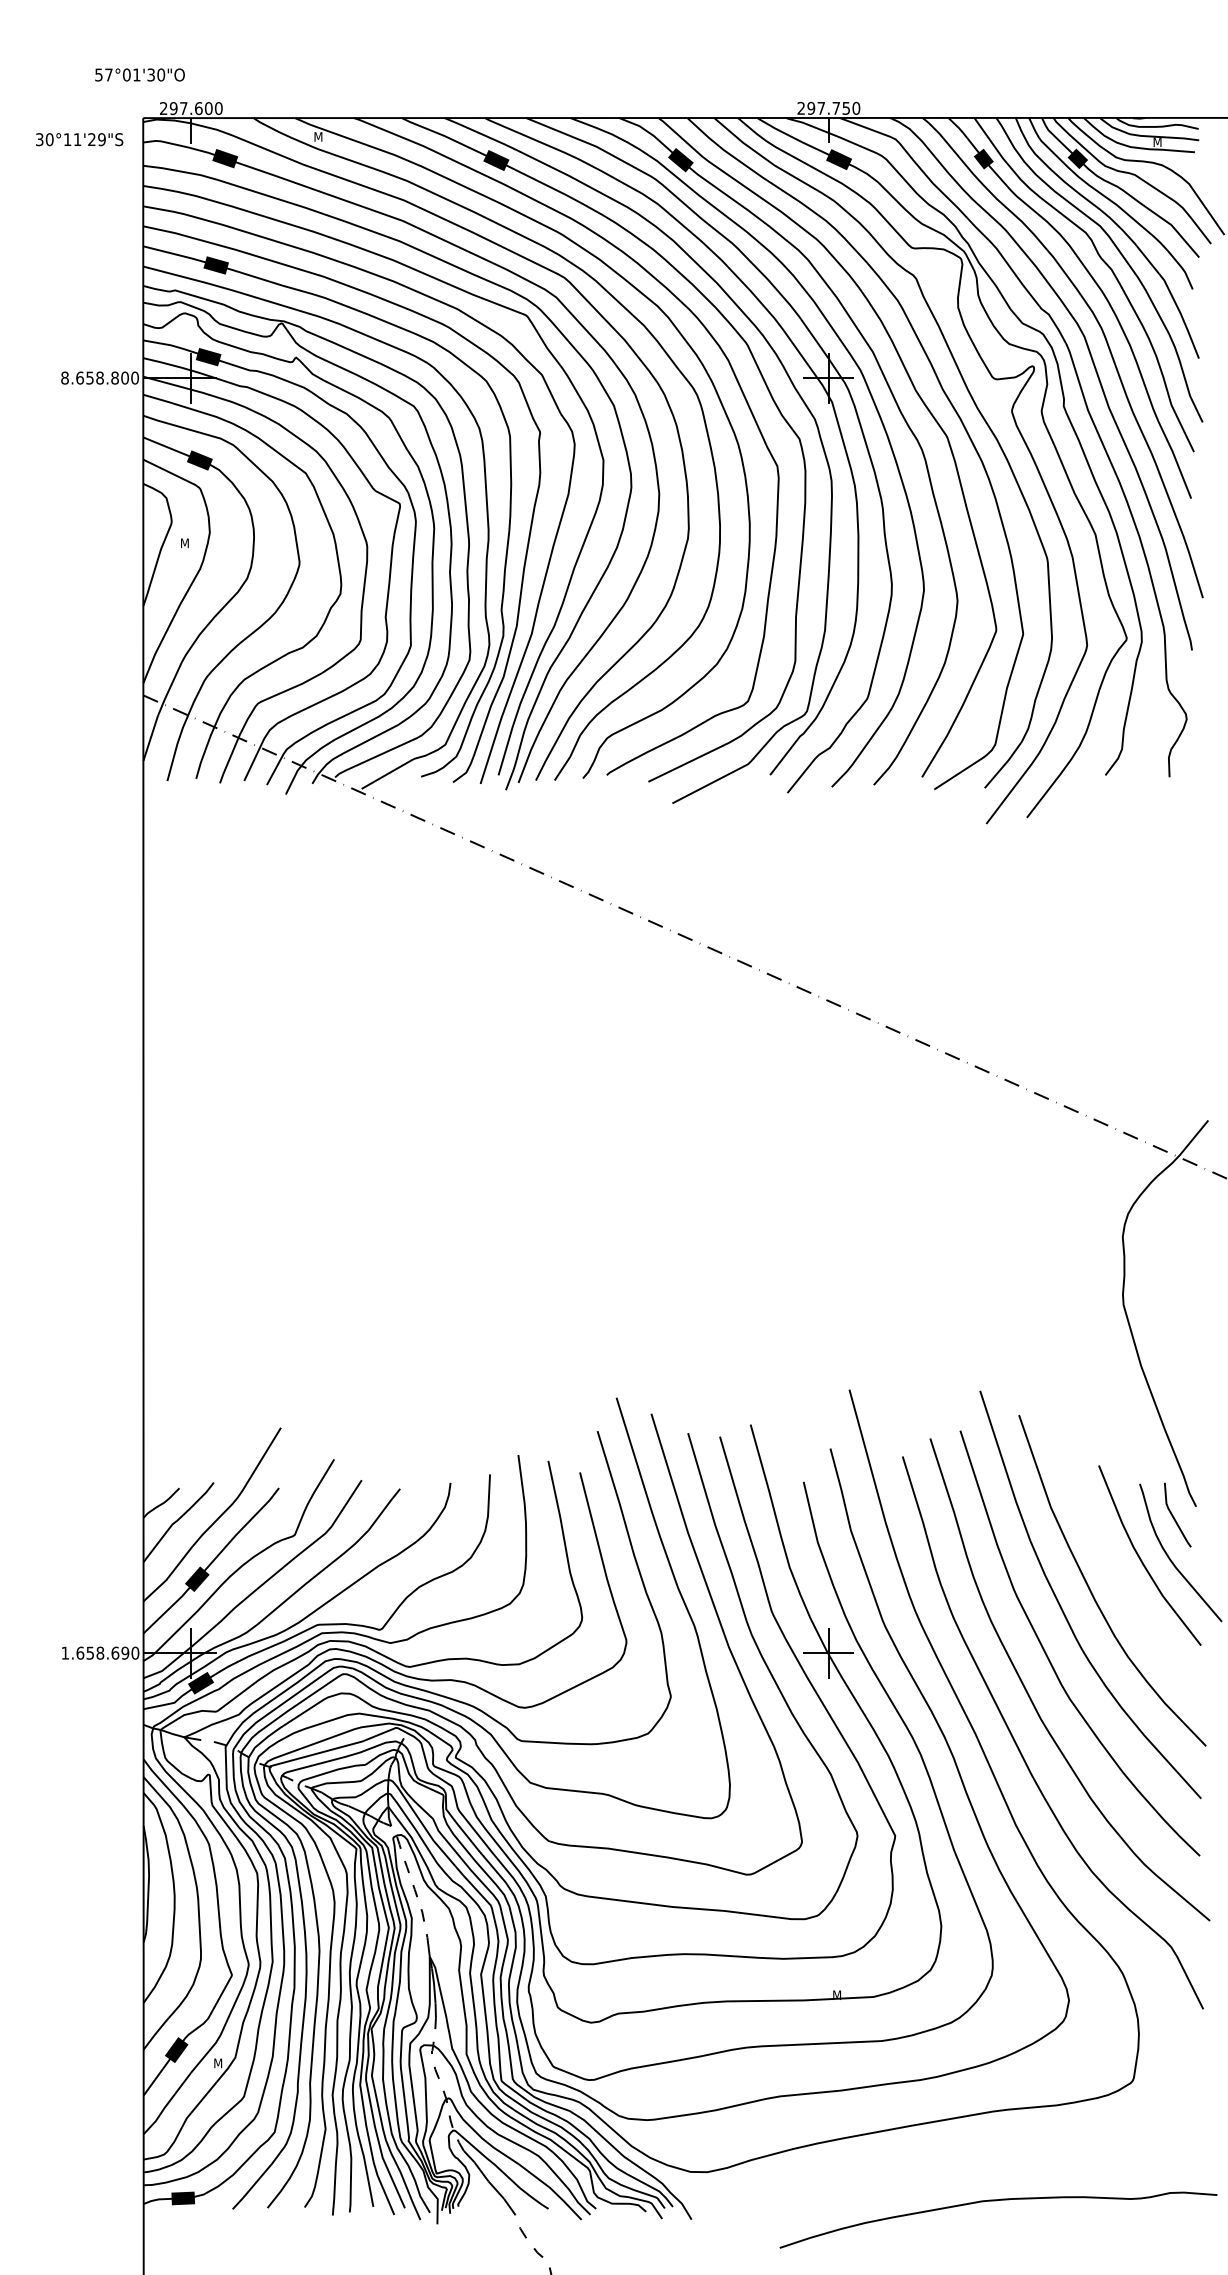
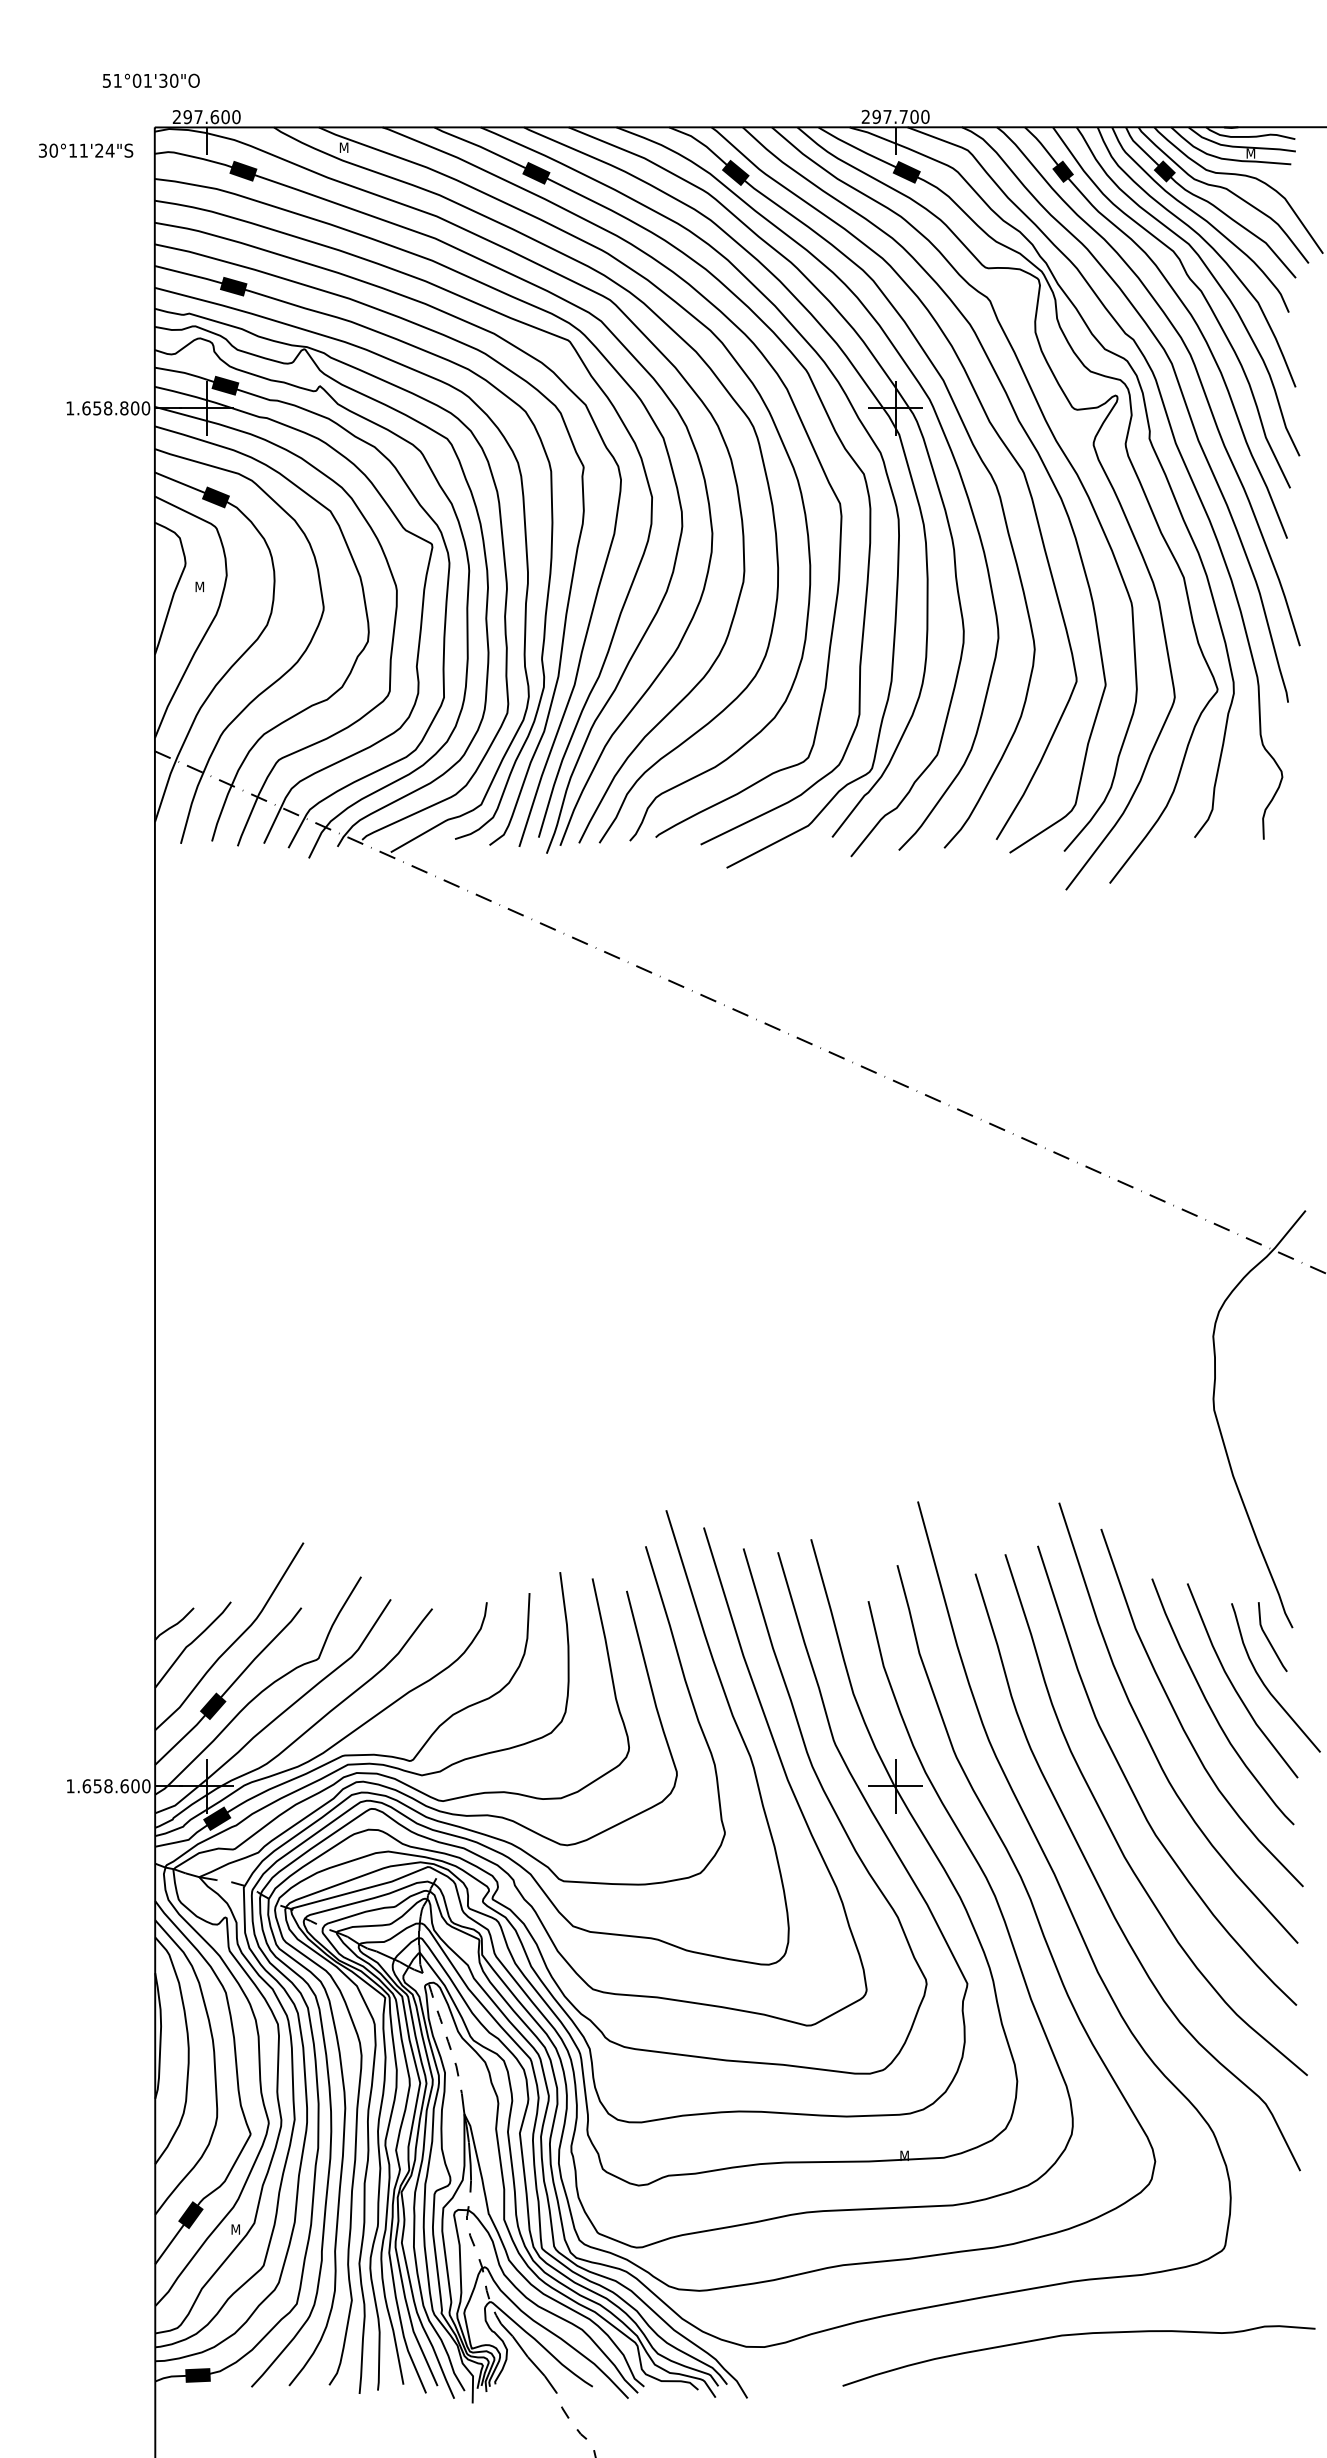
text: (108, 74) -> (117, 80), 57°01'30"O -> 51°01'30"O
text: (846, 107) -> (914, 116), 297.750 -> 297.700
text: (101, 139) -> (109, 150), 30°11'29"S -> 30°11'24"S
text: (65, 378) -> (70, 408), 8.658.800 -> 1.658.800
curve: (1121, 1580) -> (1211, 1707), added
text: (125, 1653) -> (135, 1786), 1.658.690 -> 1.658.600
curve: (998, 2201) -> (1078, 2335), moved

